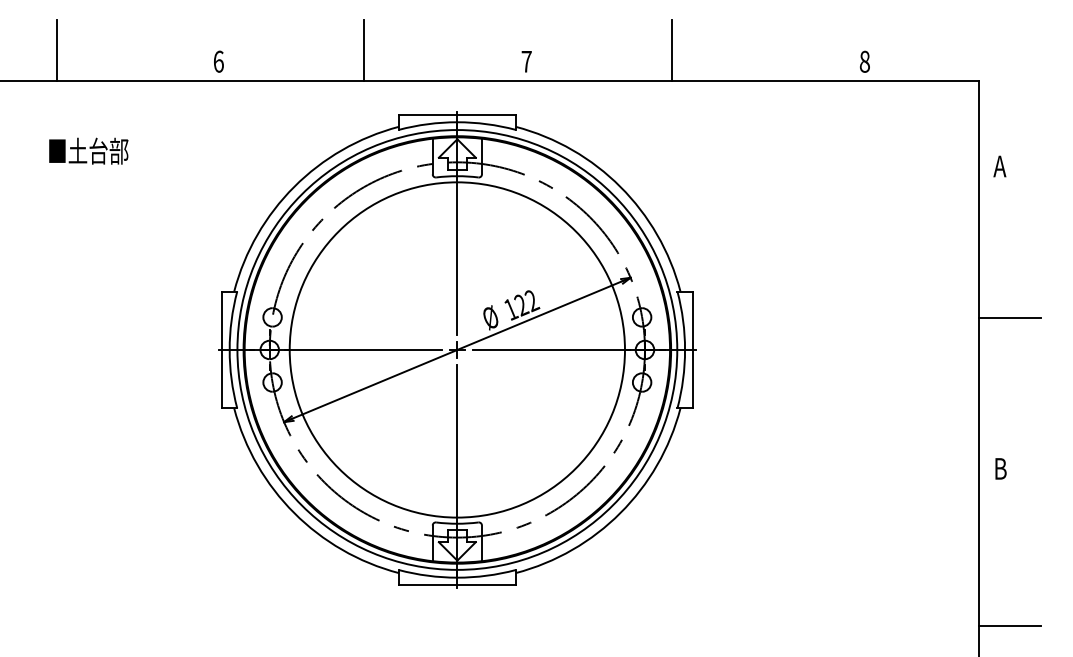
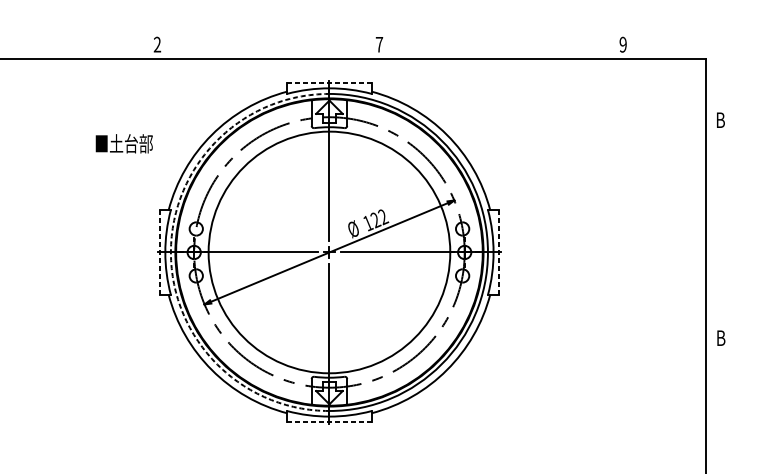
line: (56, 50) -> (40, 36), removed
line: (364, 50) -> (262, 36), removed
line: (671, 50) -> (483, 36), removed
text: (218, 61) -> (157, 44), 6 -> 2
text: (864, 61) -> (622, 44), 8 -> 9
line: (457, 114) -> (329, 82), solid -> dashed
text: (88, 150) -> (124, 143), moved
text: (999, 166) -> (720, 120), A -> B
line: (1009, 318) -> (727, 229), removed
line: (222, 349) -> (160, 252), solid -> dashed
arc: (237, 349) -> (170, 252), solid -> dashed
line: (692, 350) -> (498, 252), solid -> dashed
line: (456, 585) -> (328, 422), solid -> dashed
line: (1009, 625) -> (727, 451), removed

